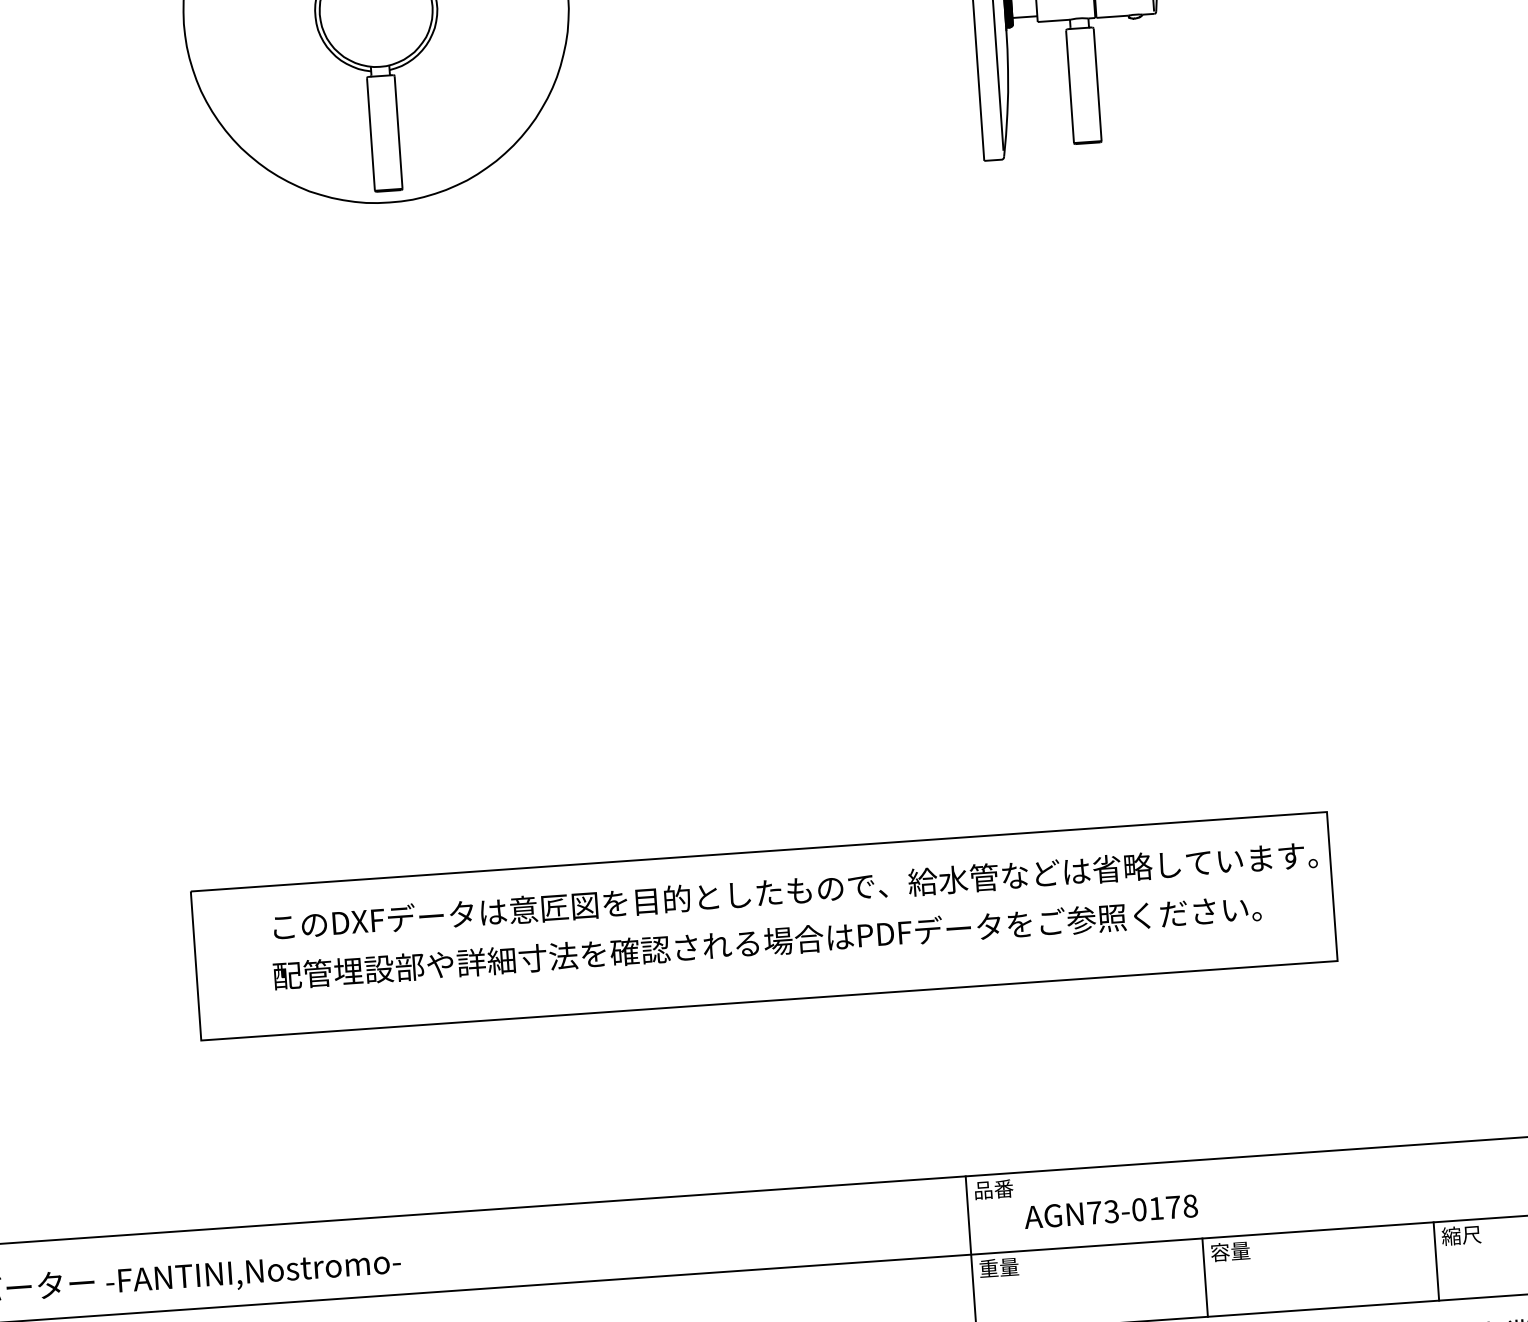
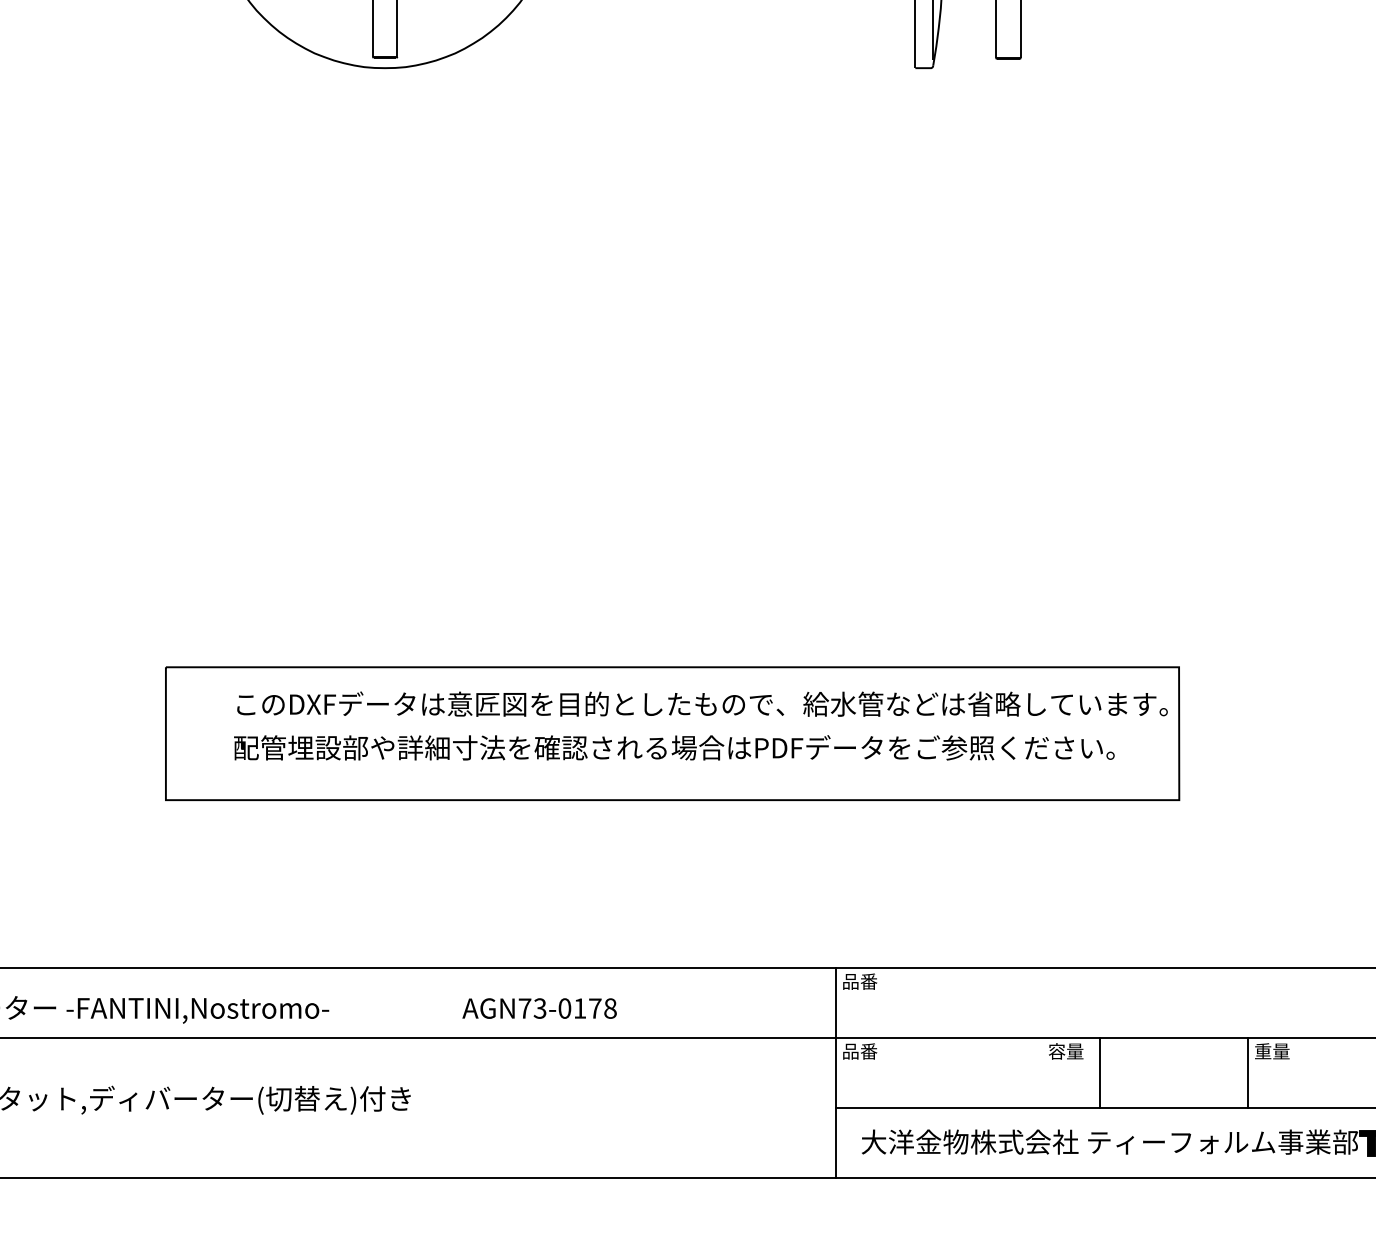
text: (1110, 1211) -> (539, 1008), moved
text: (1460, 1235) -> (1271, 1051), 縮尺 -> 重量
text: (998, 1267) -> (859, 1051), 重量 -> 品番
line: (1205, 1277) -> (1100, 1072), moved

